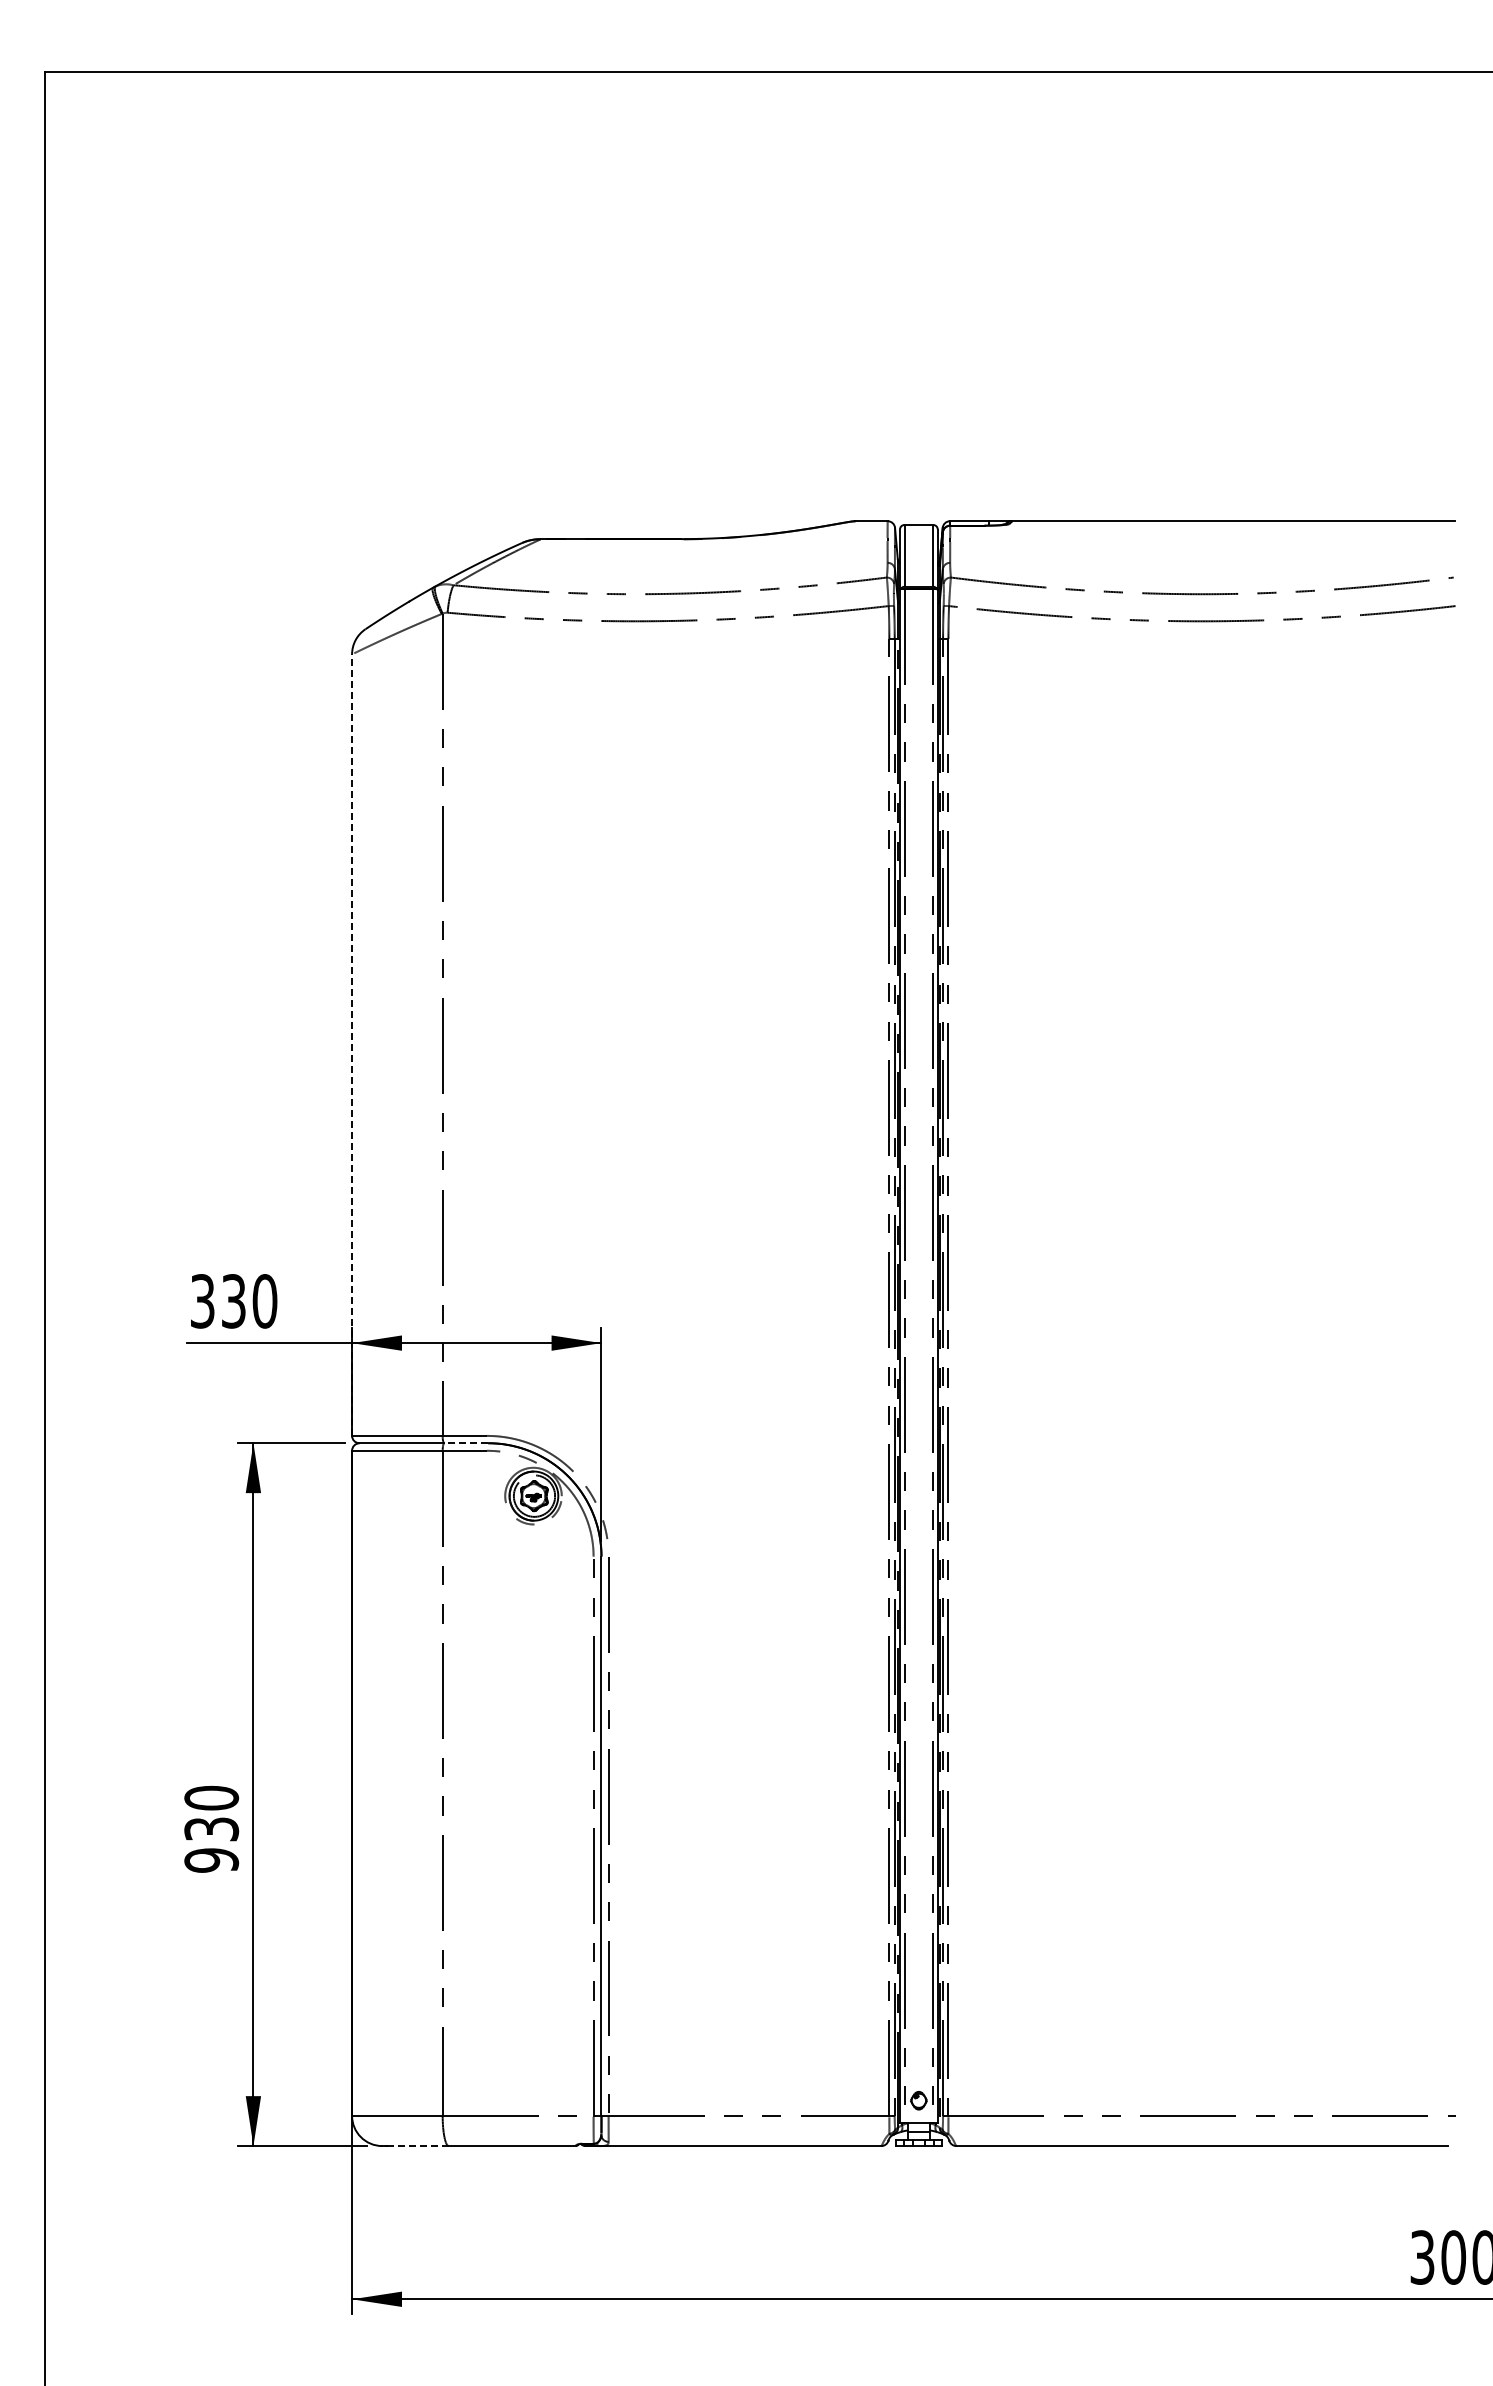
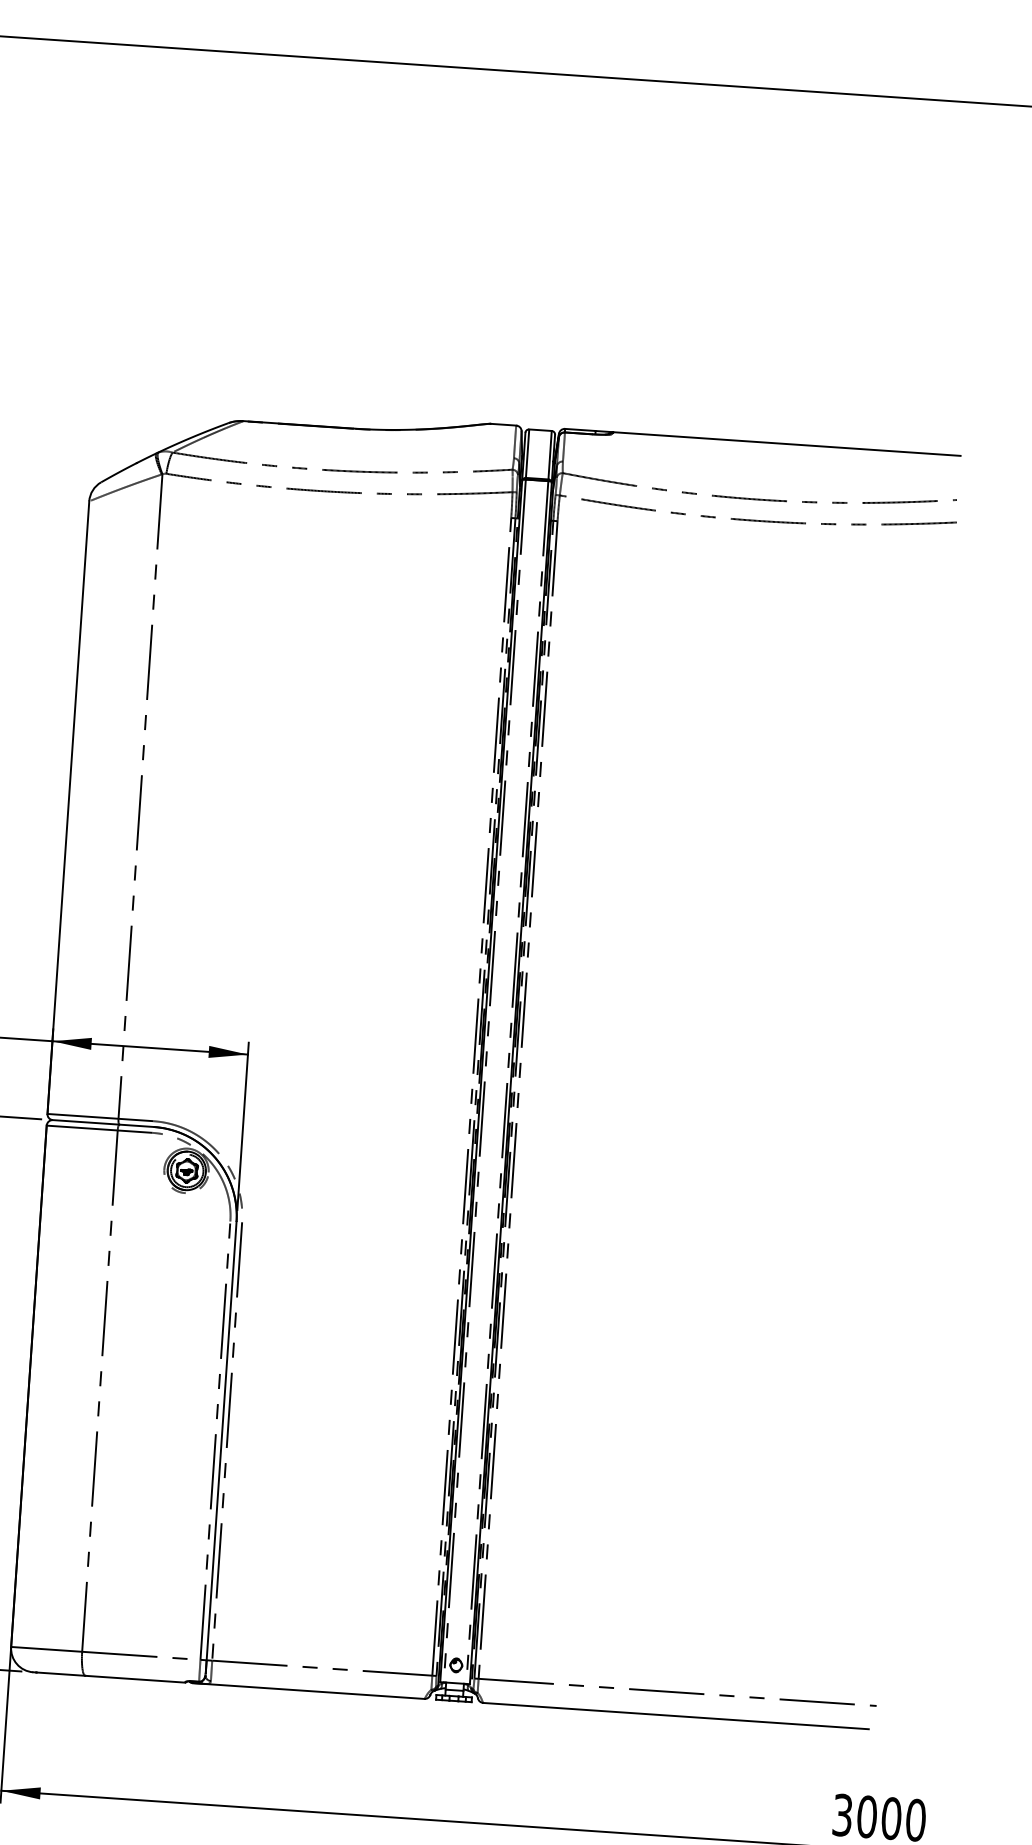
line: (352, 1045) -> (68, 807), dashed -> solid
line: (466, 1443) -> (136, 1126), dashed -> solid
line: (417, 2146) -> (60, 1674), dashed -> solid

